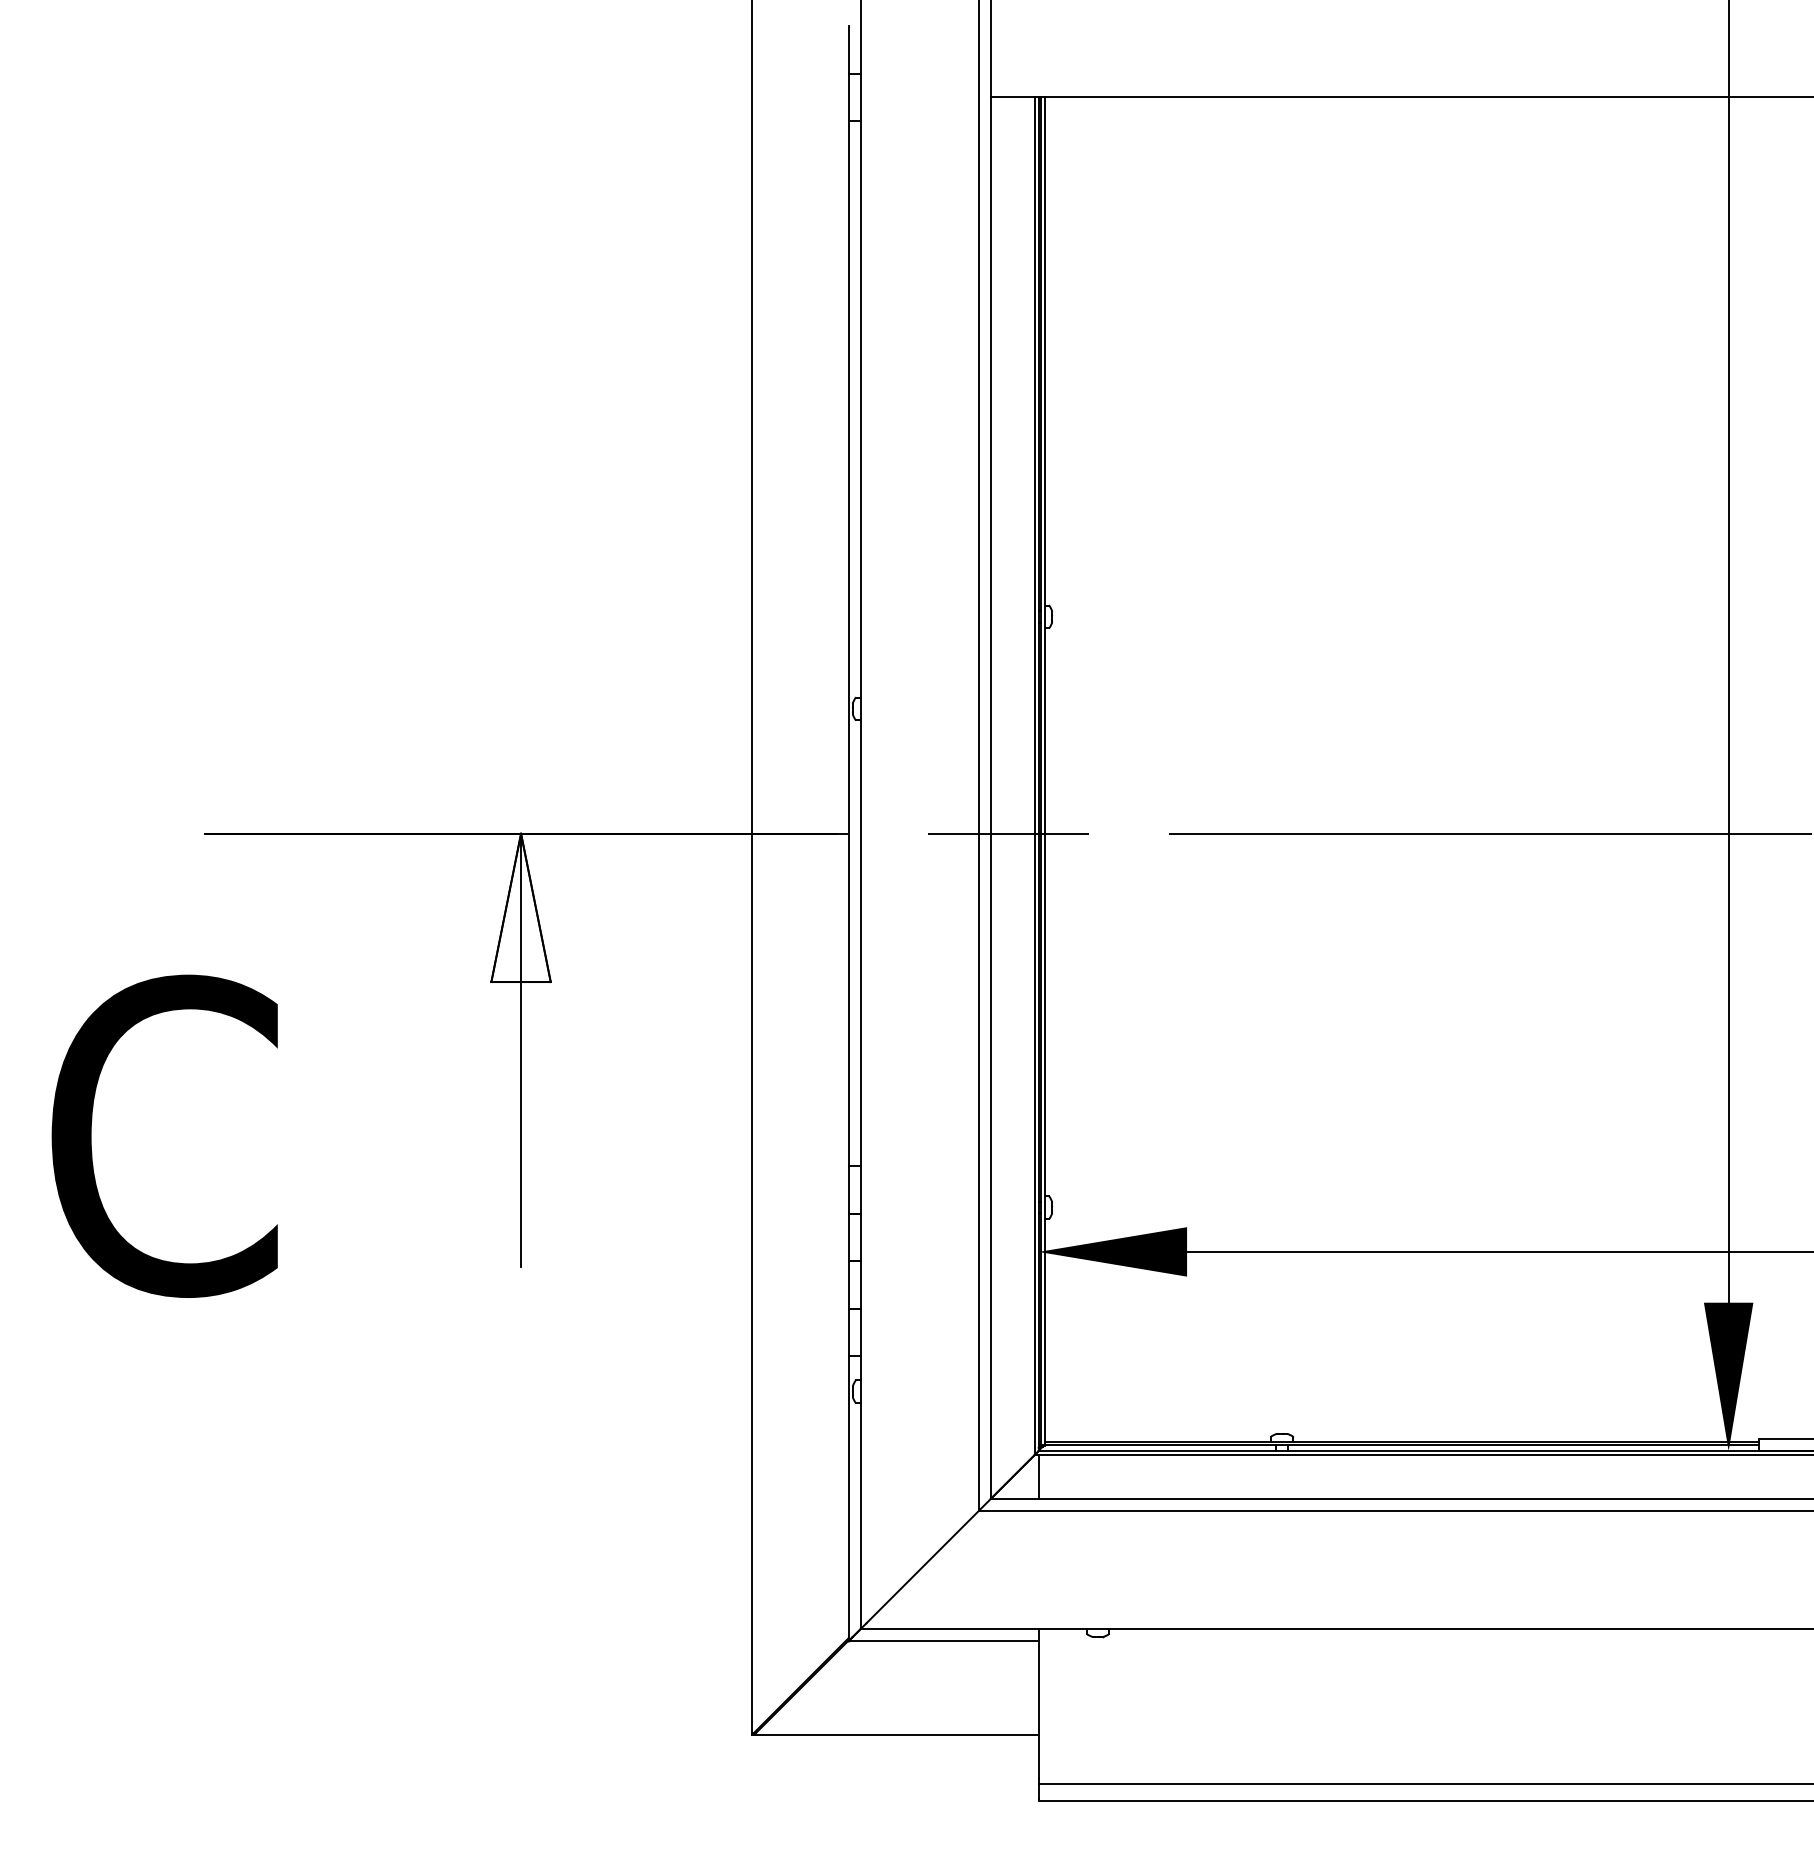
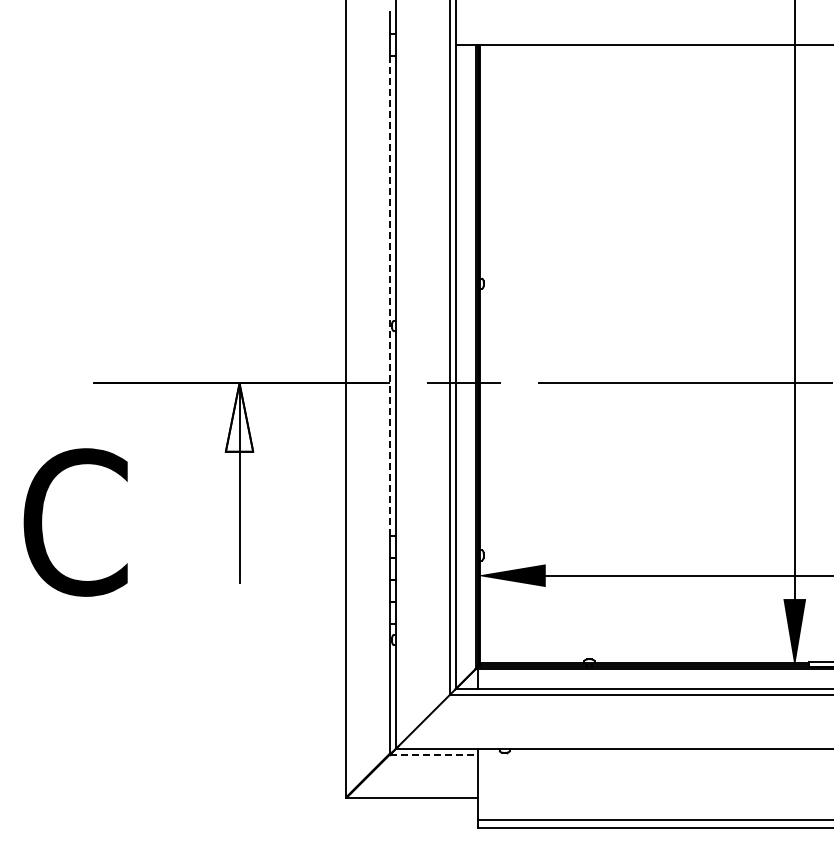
line: (849, 644) -> (390, 296), solid -> dashed
line: (942, 1640) -> (433, 754), solid -> dashed

